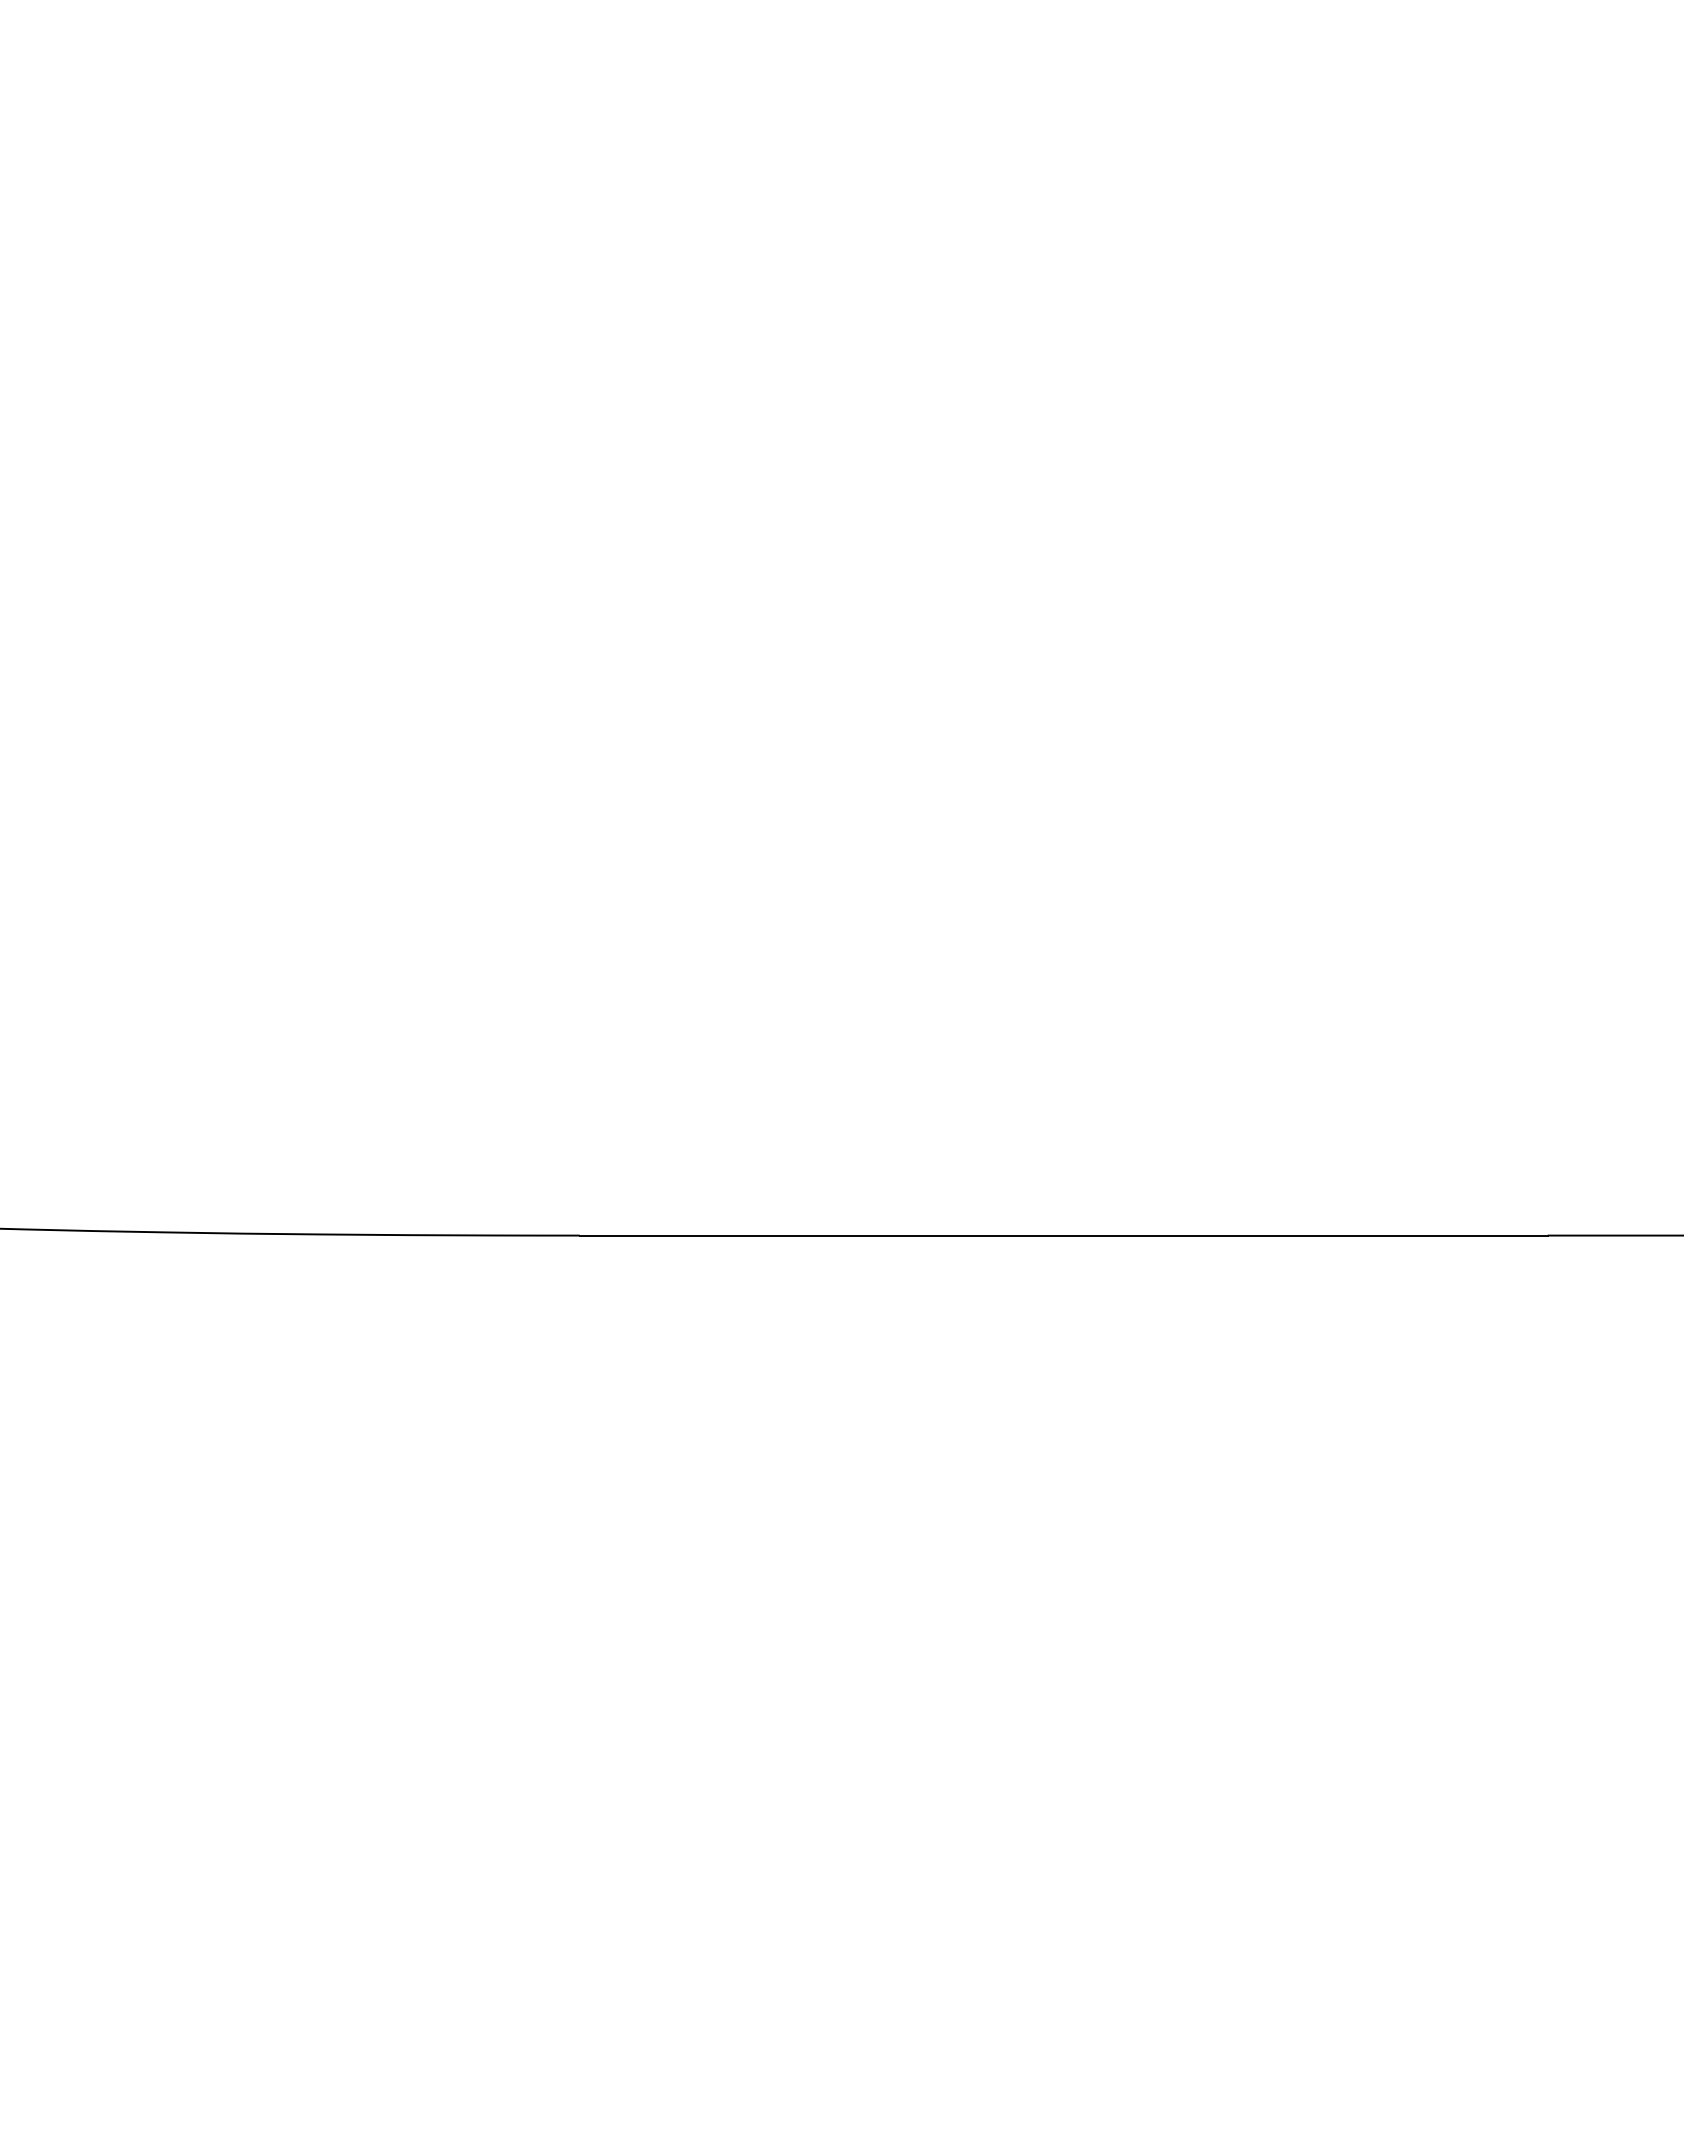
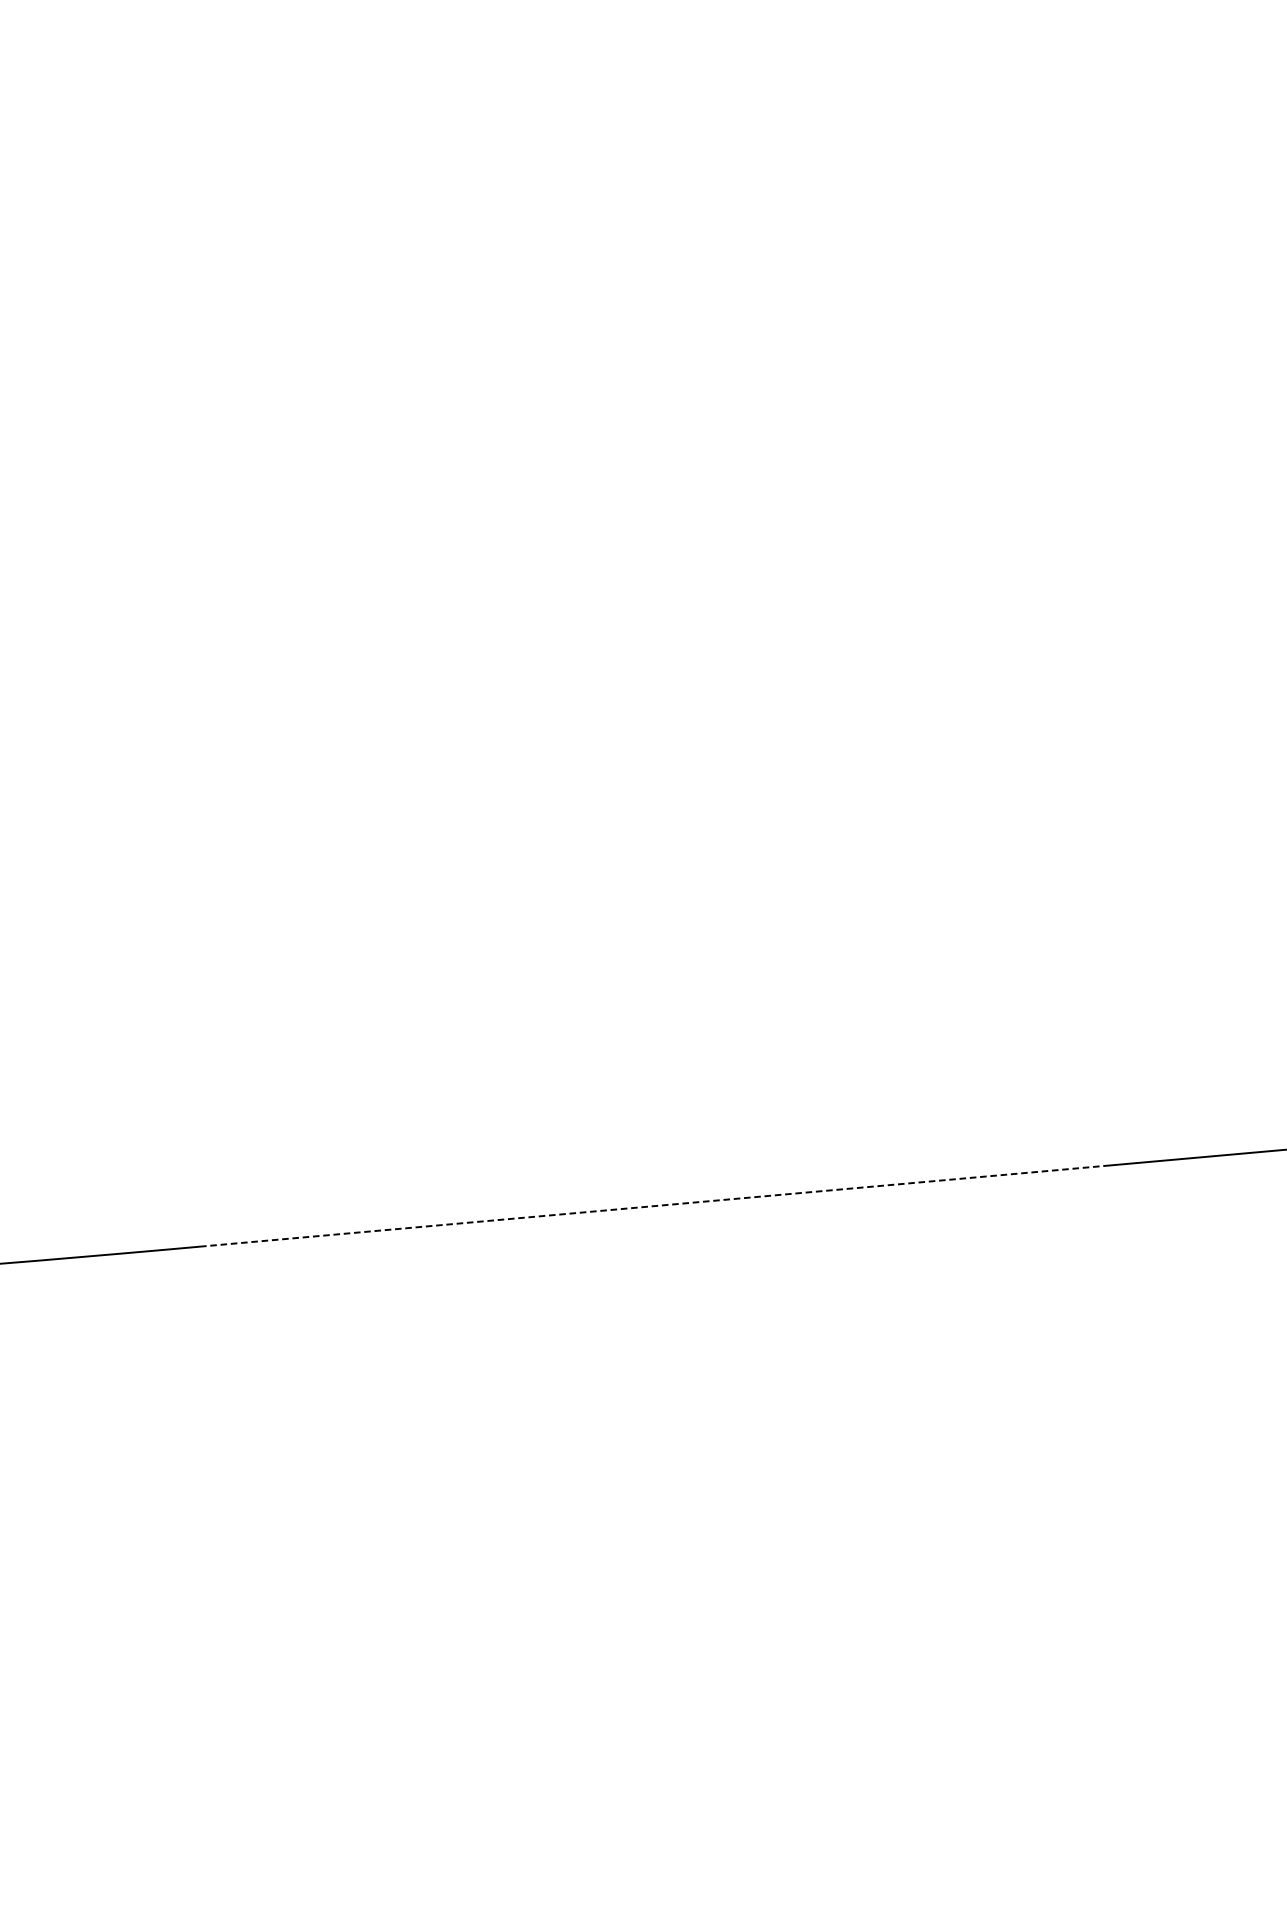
line: (1063, 1235) -> (651, 1206), solid -> dashed

